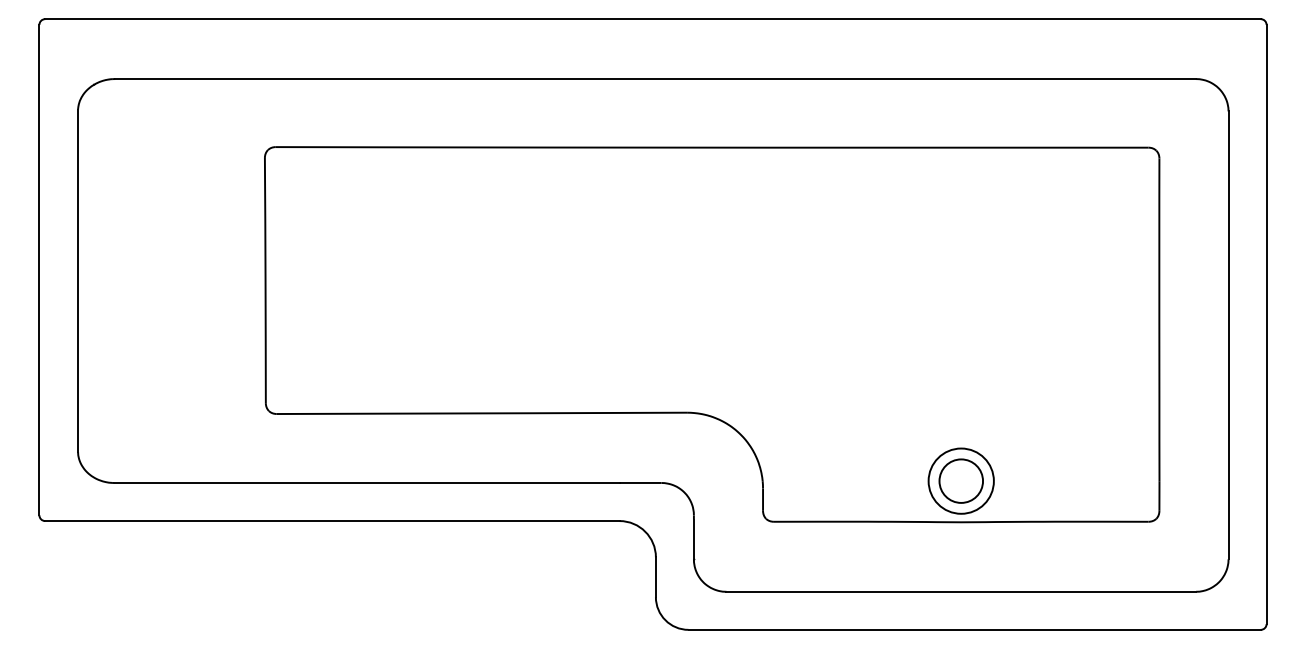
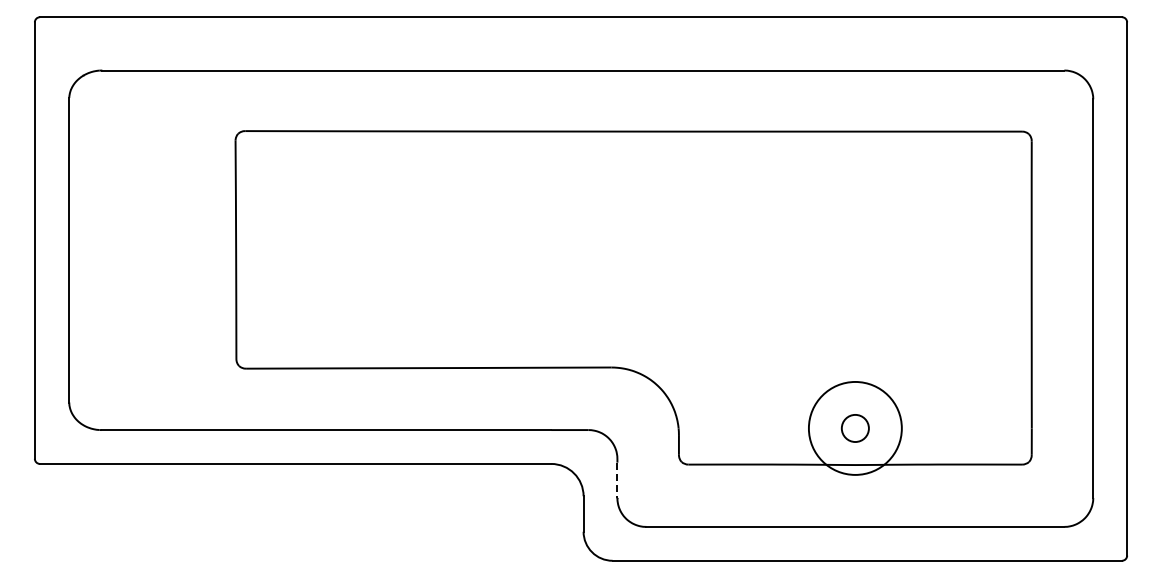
circle: (961, 481) -> (855, 428), size x0.7
circle: (961, 481) -> (855, 428), size x1.6
line: (694, 539) -> (617, 480), solid -> dashed

